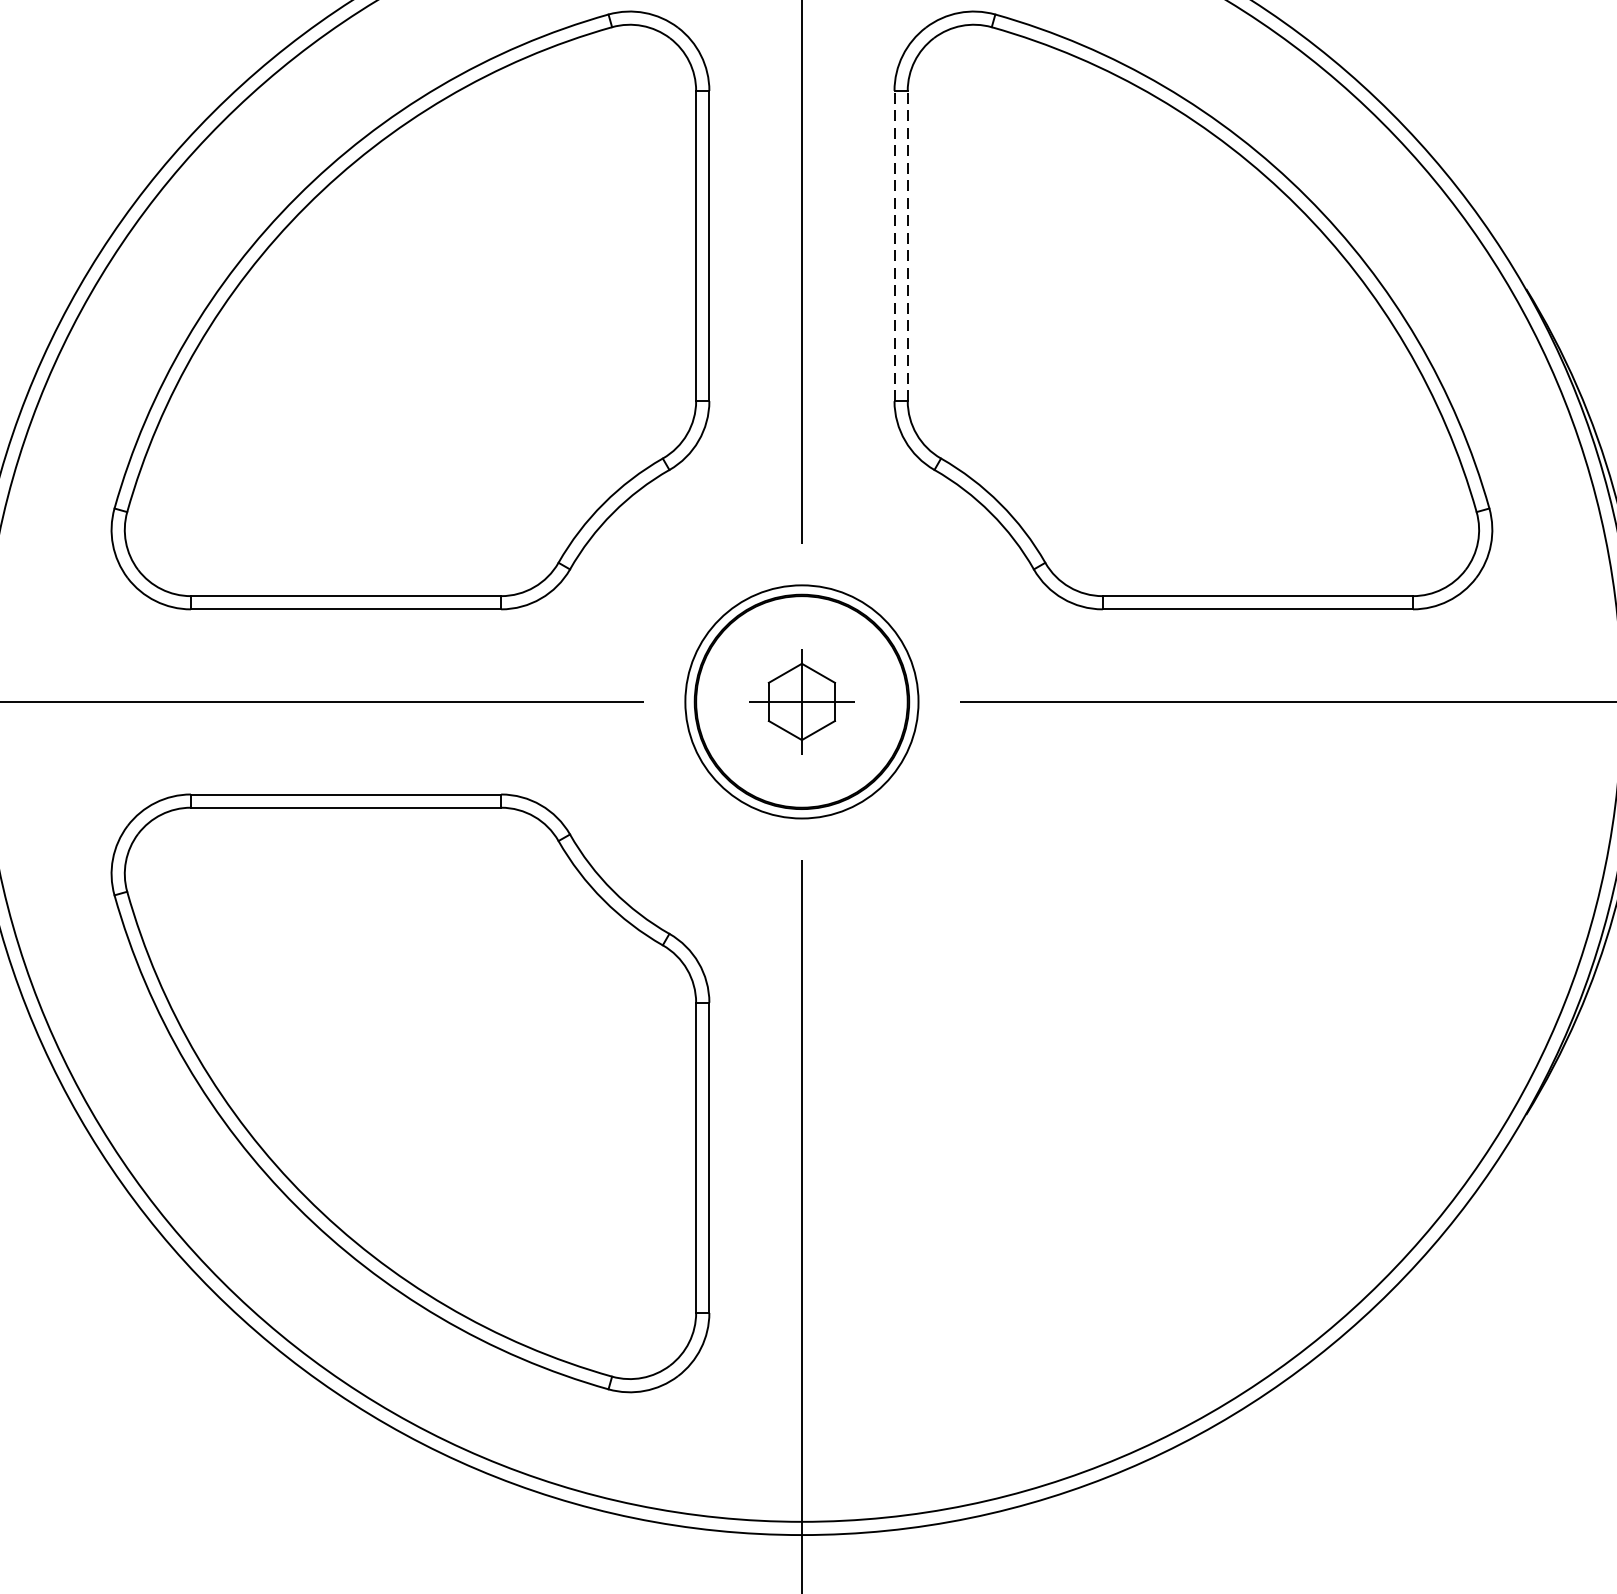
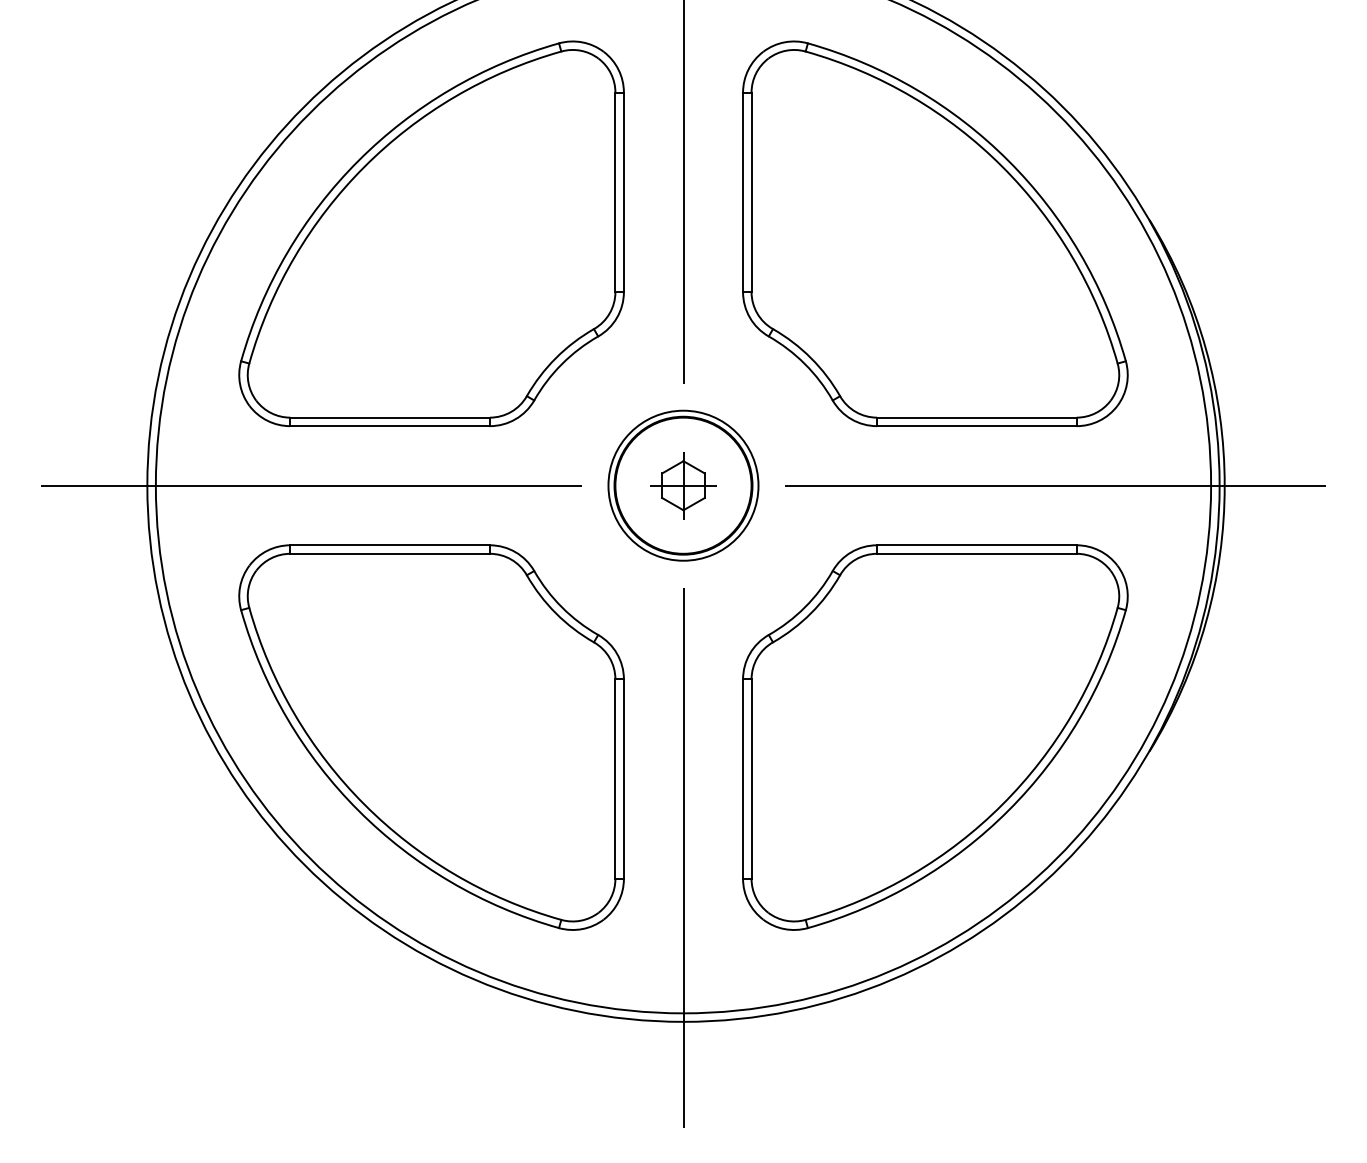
line: (895, 246) -> (743, 192), dashed -> solid
line: (907, 246) -> (751, 192), dashed -> solid
part: (1193, 1093) -> (935, 737), added

